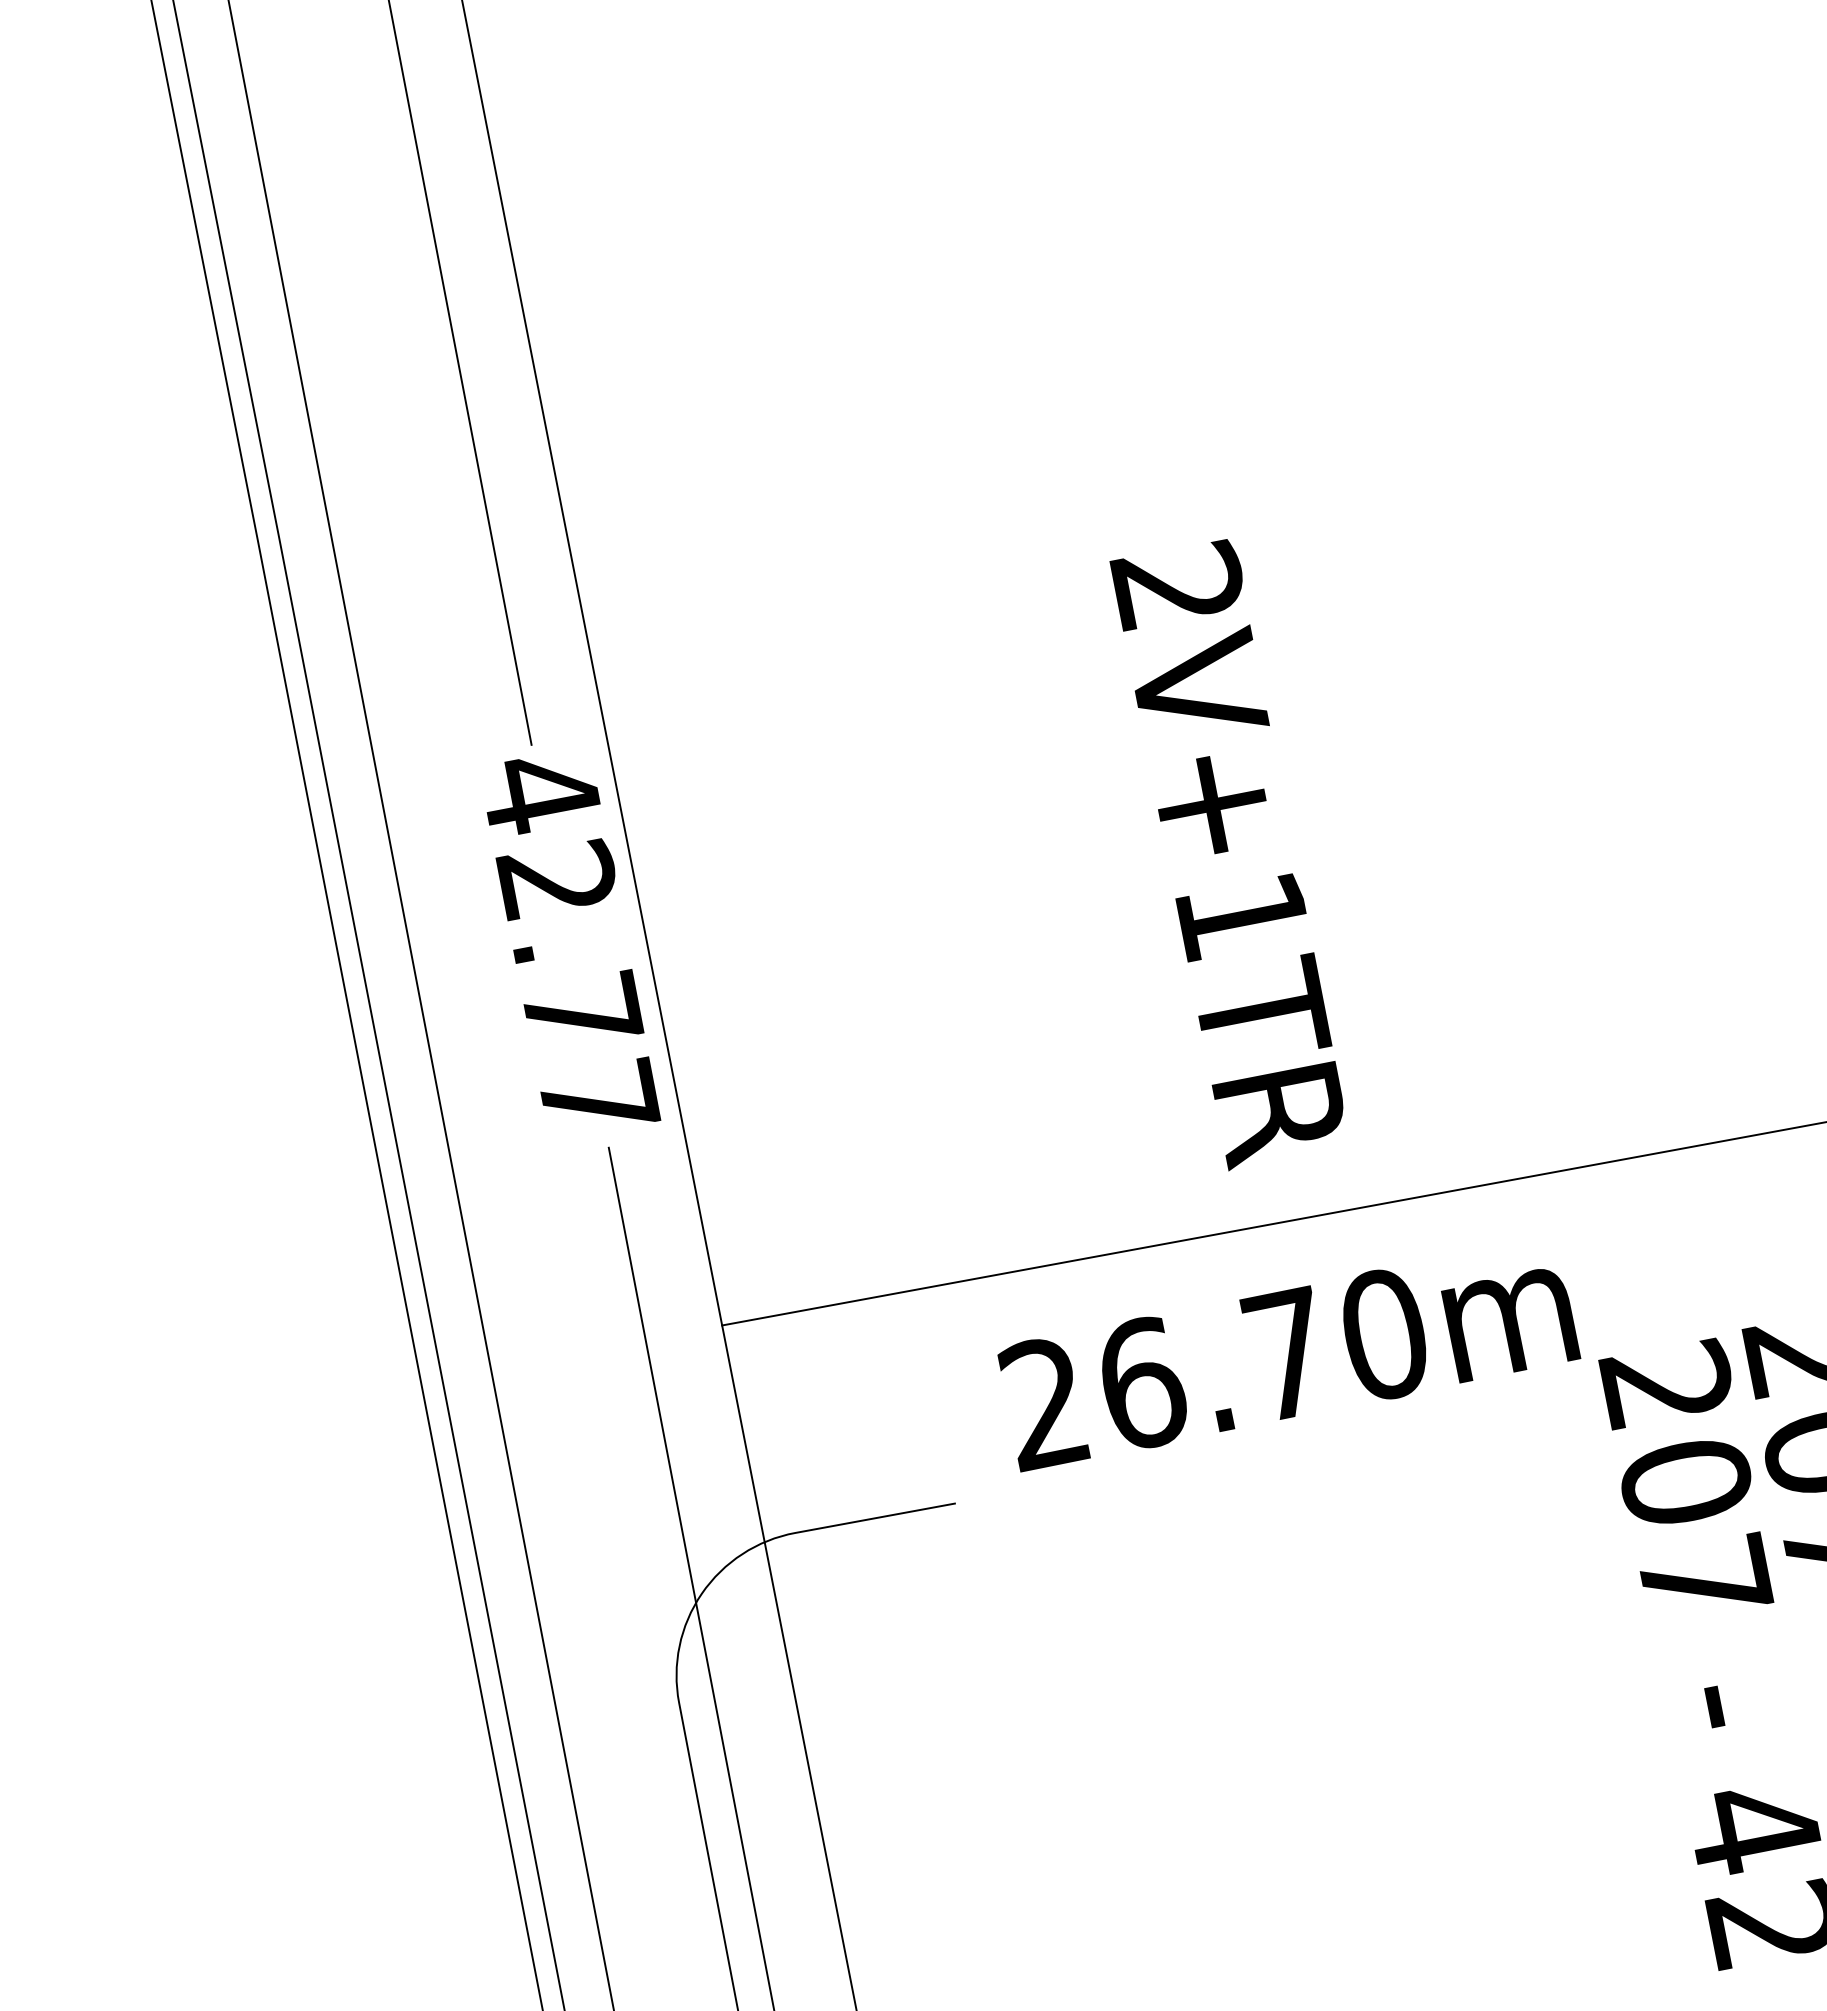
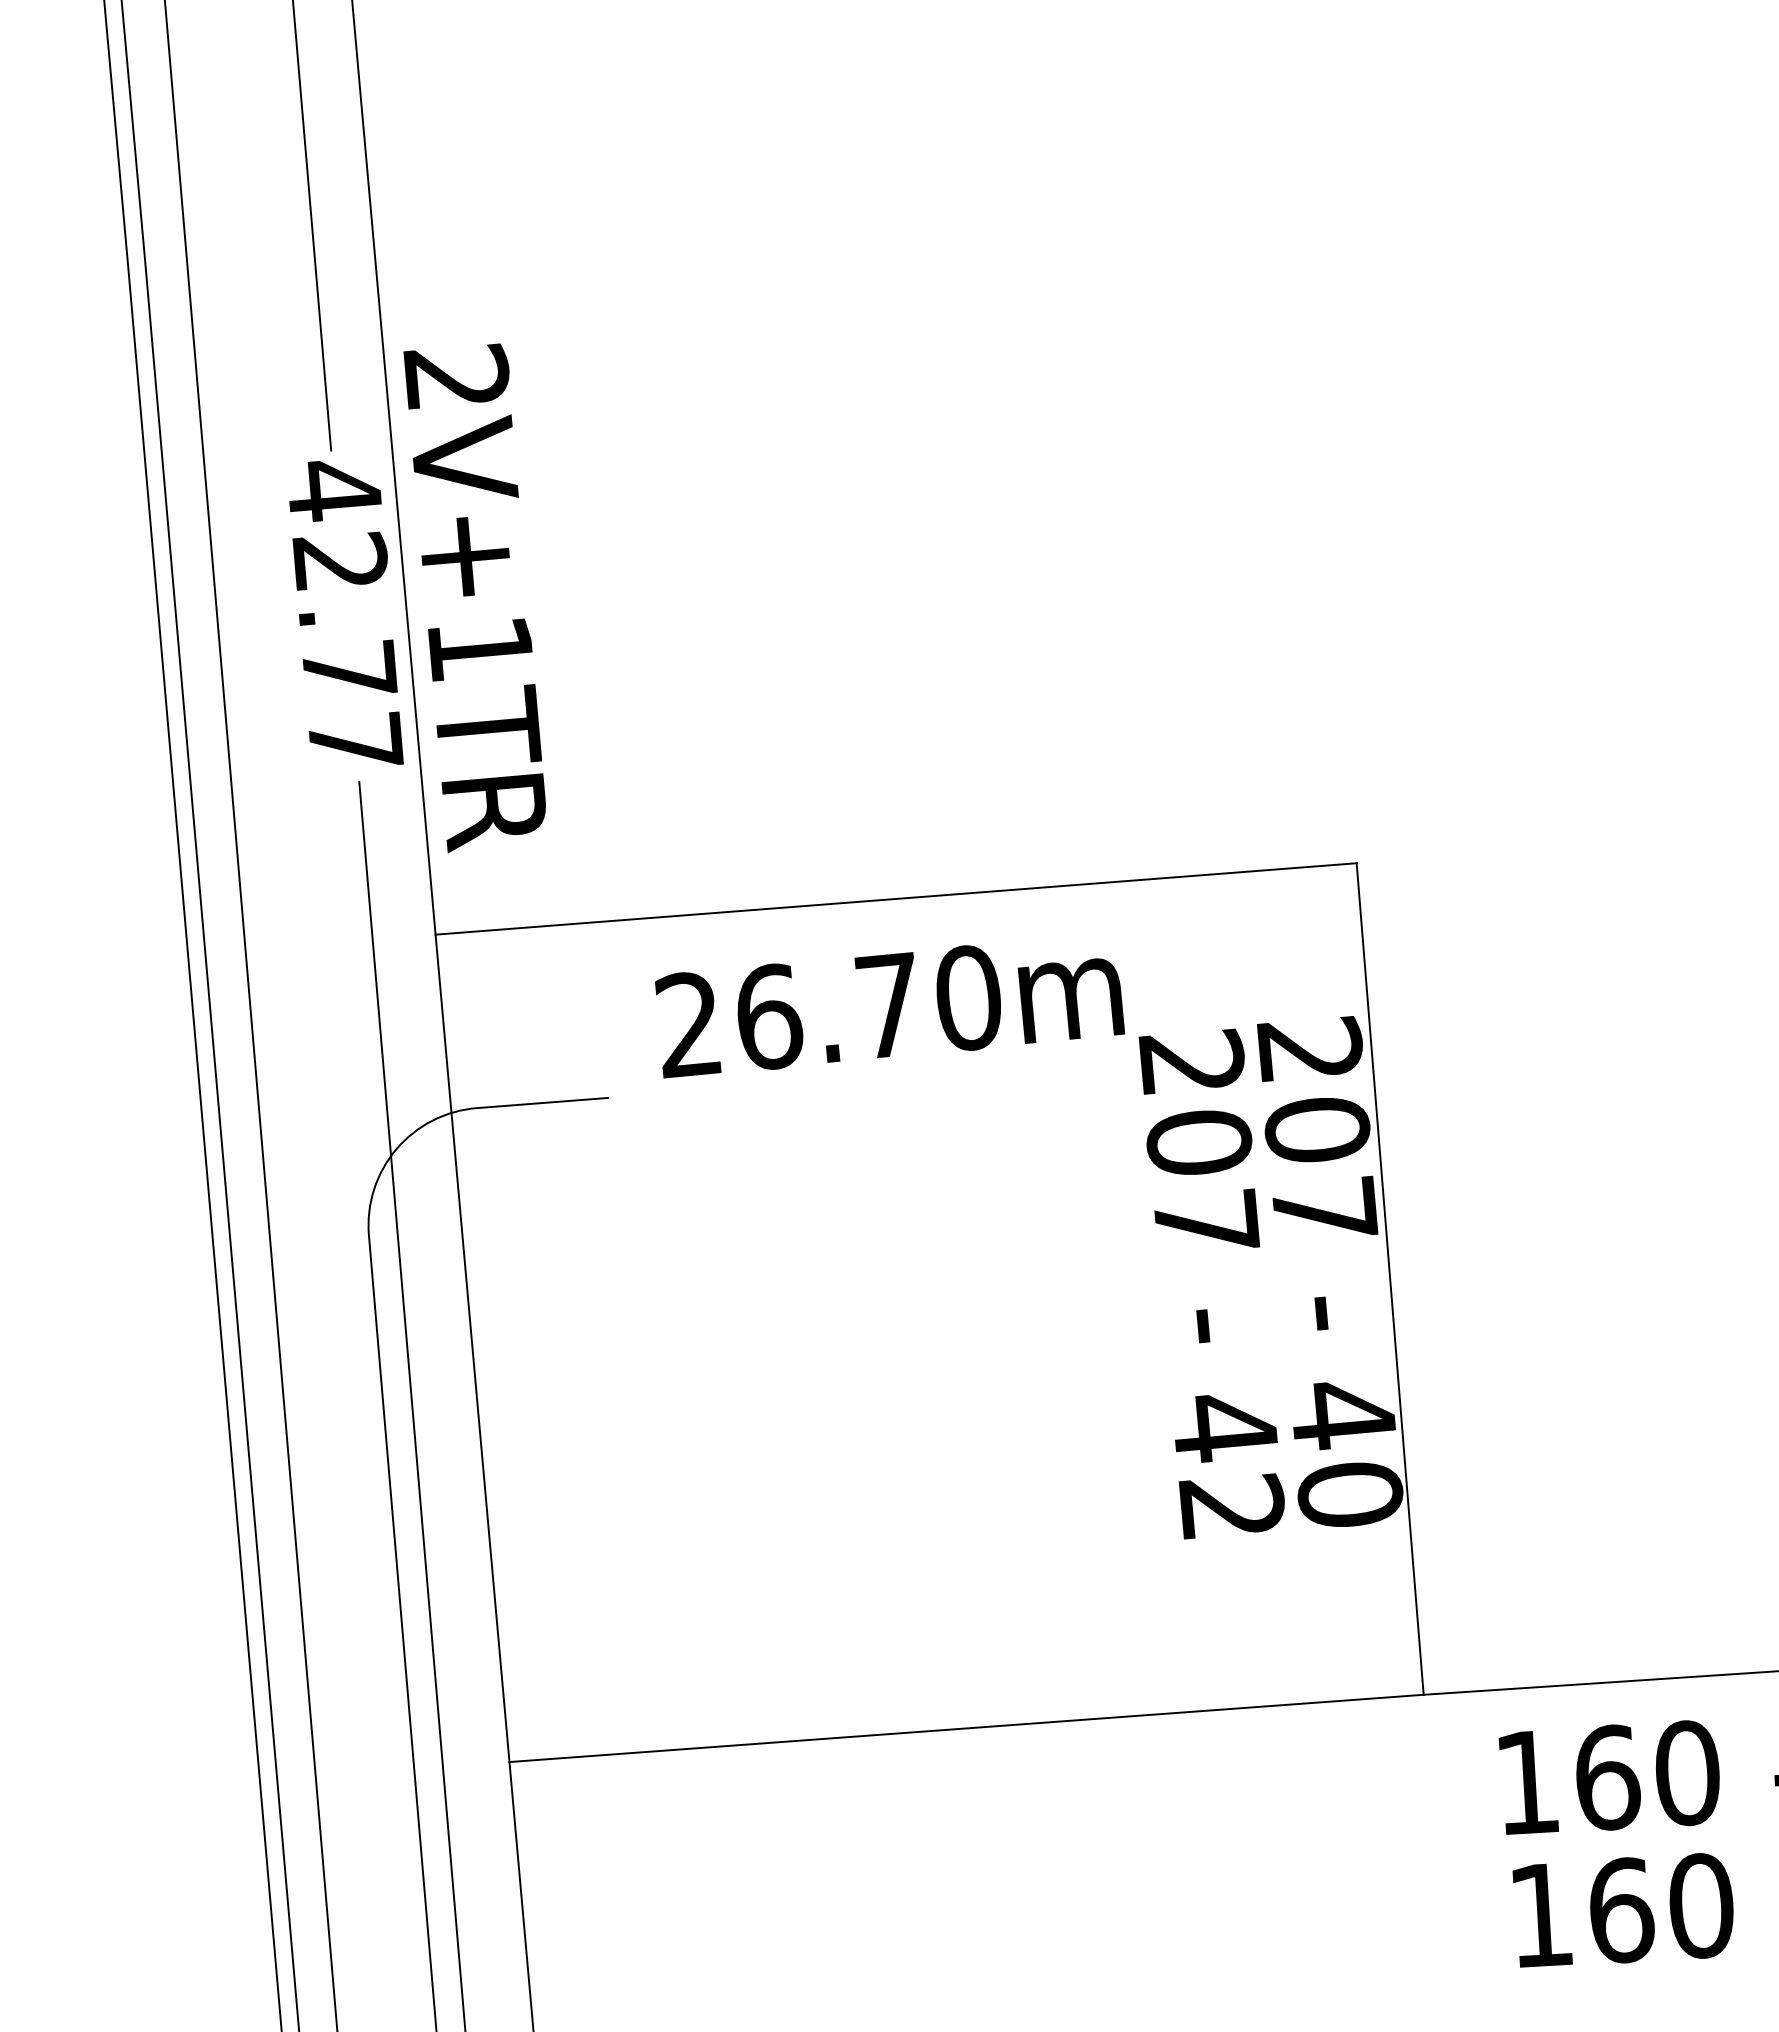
text: (1228, 855) -> (474, 598), moved

